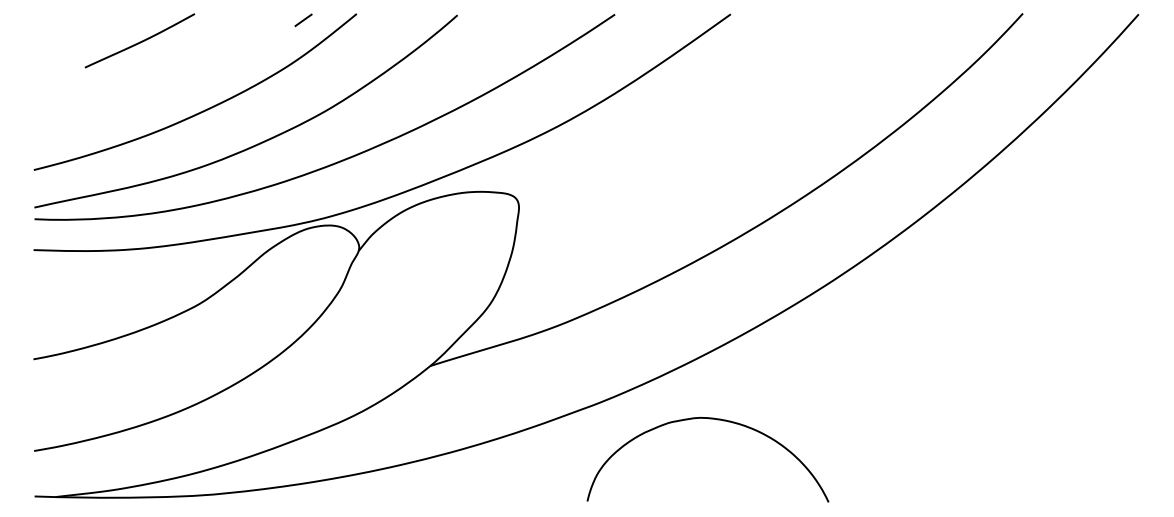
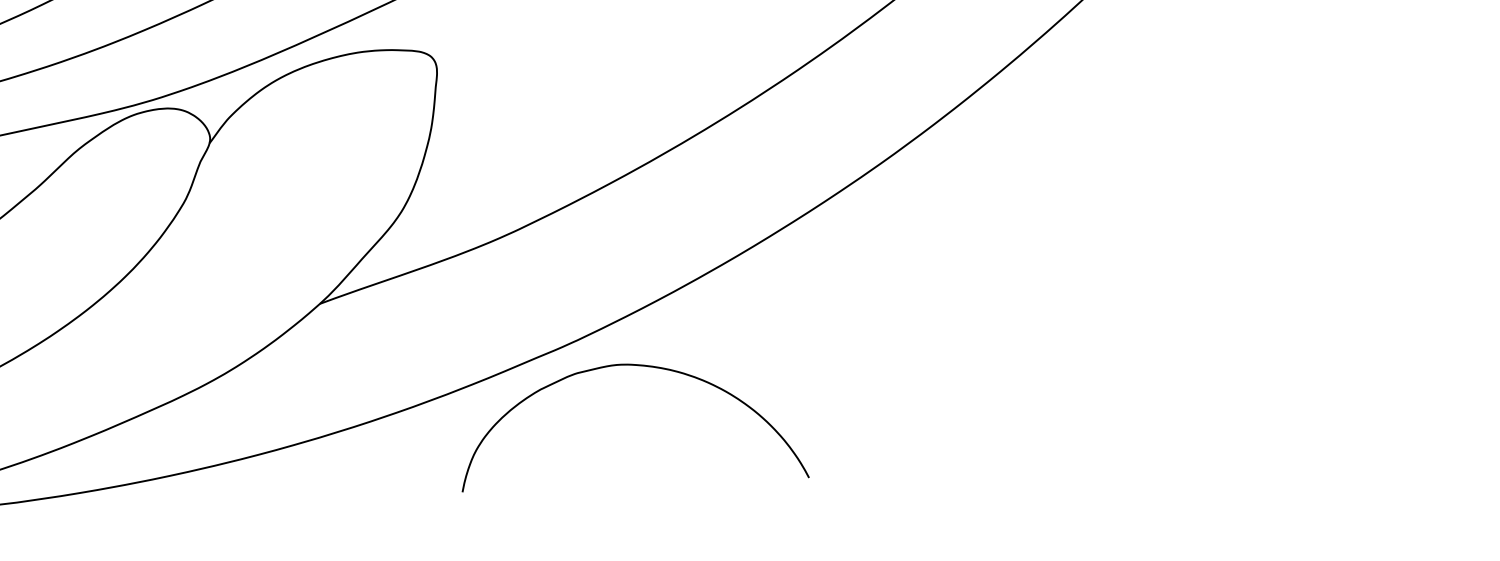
curve: (709, 419) -> (632, 366), moved

